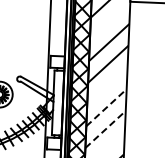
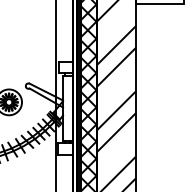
line: (106, 107) -> (116, 110), dashed -> solid
line: (105, 129) -> (116, 132), dashed -> solid

